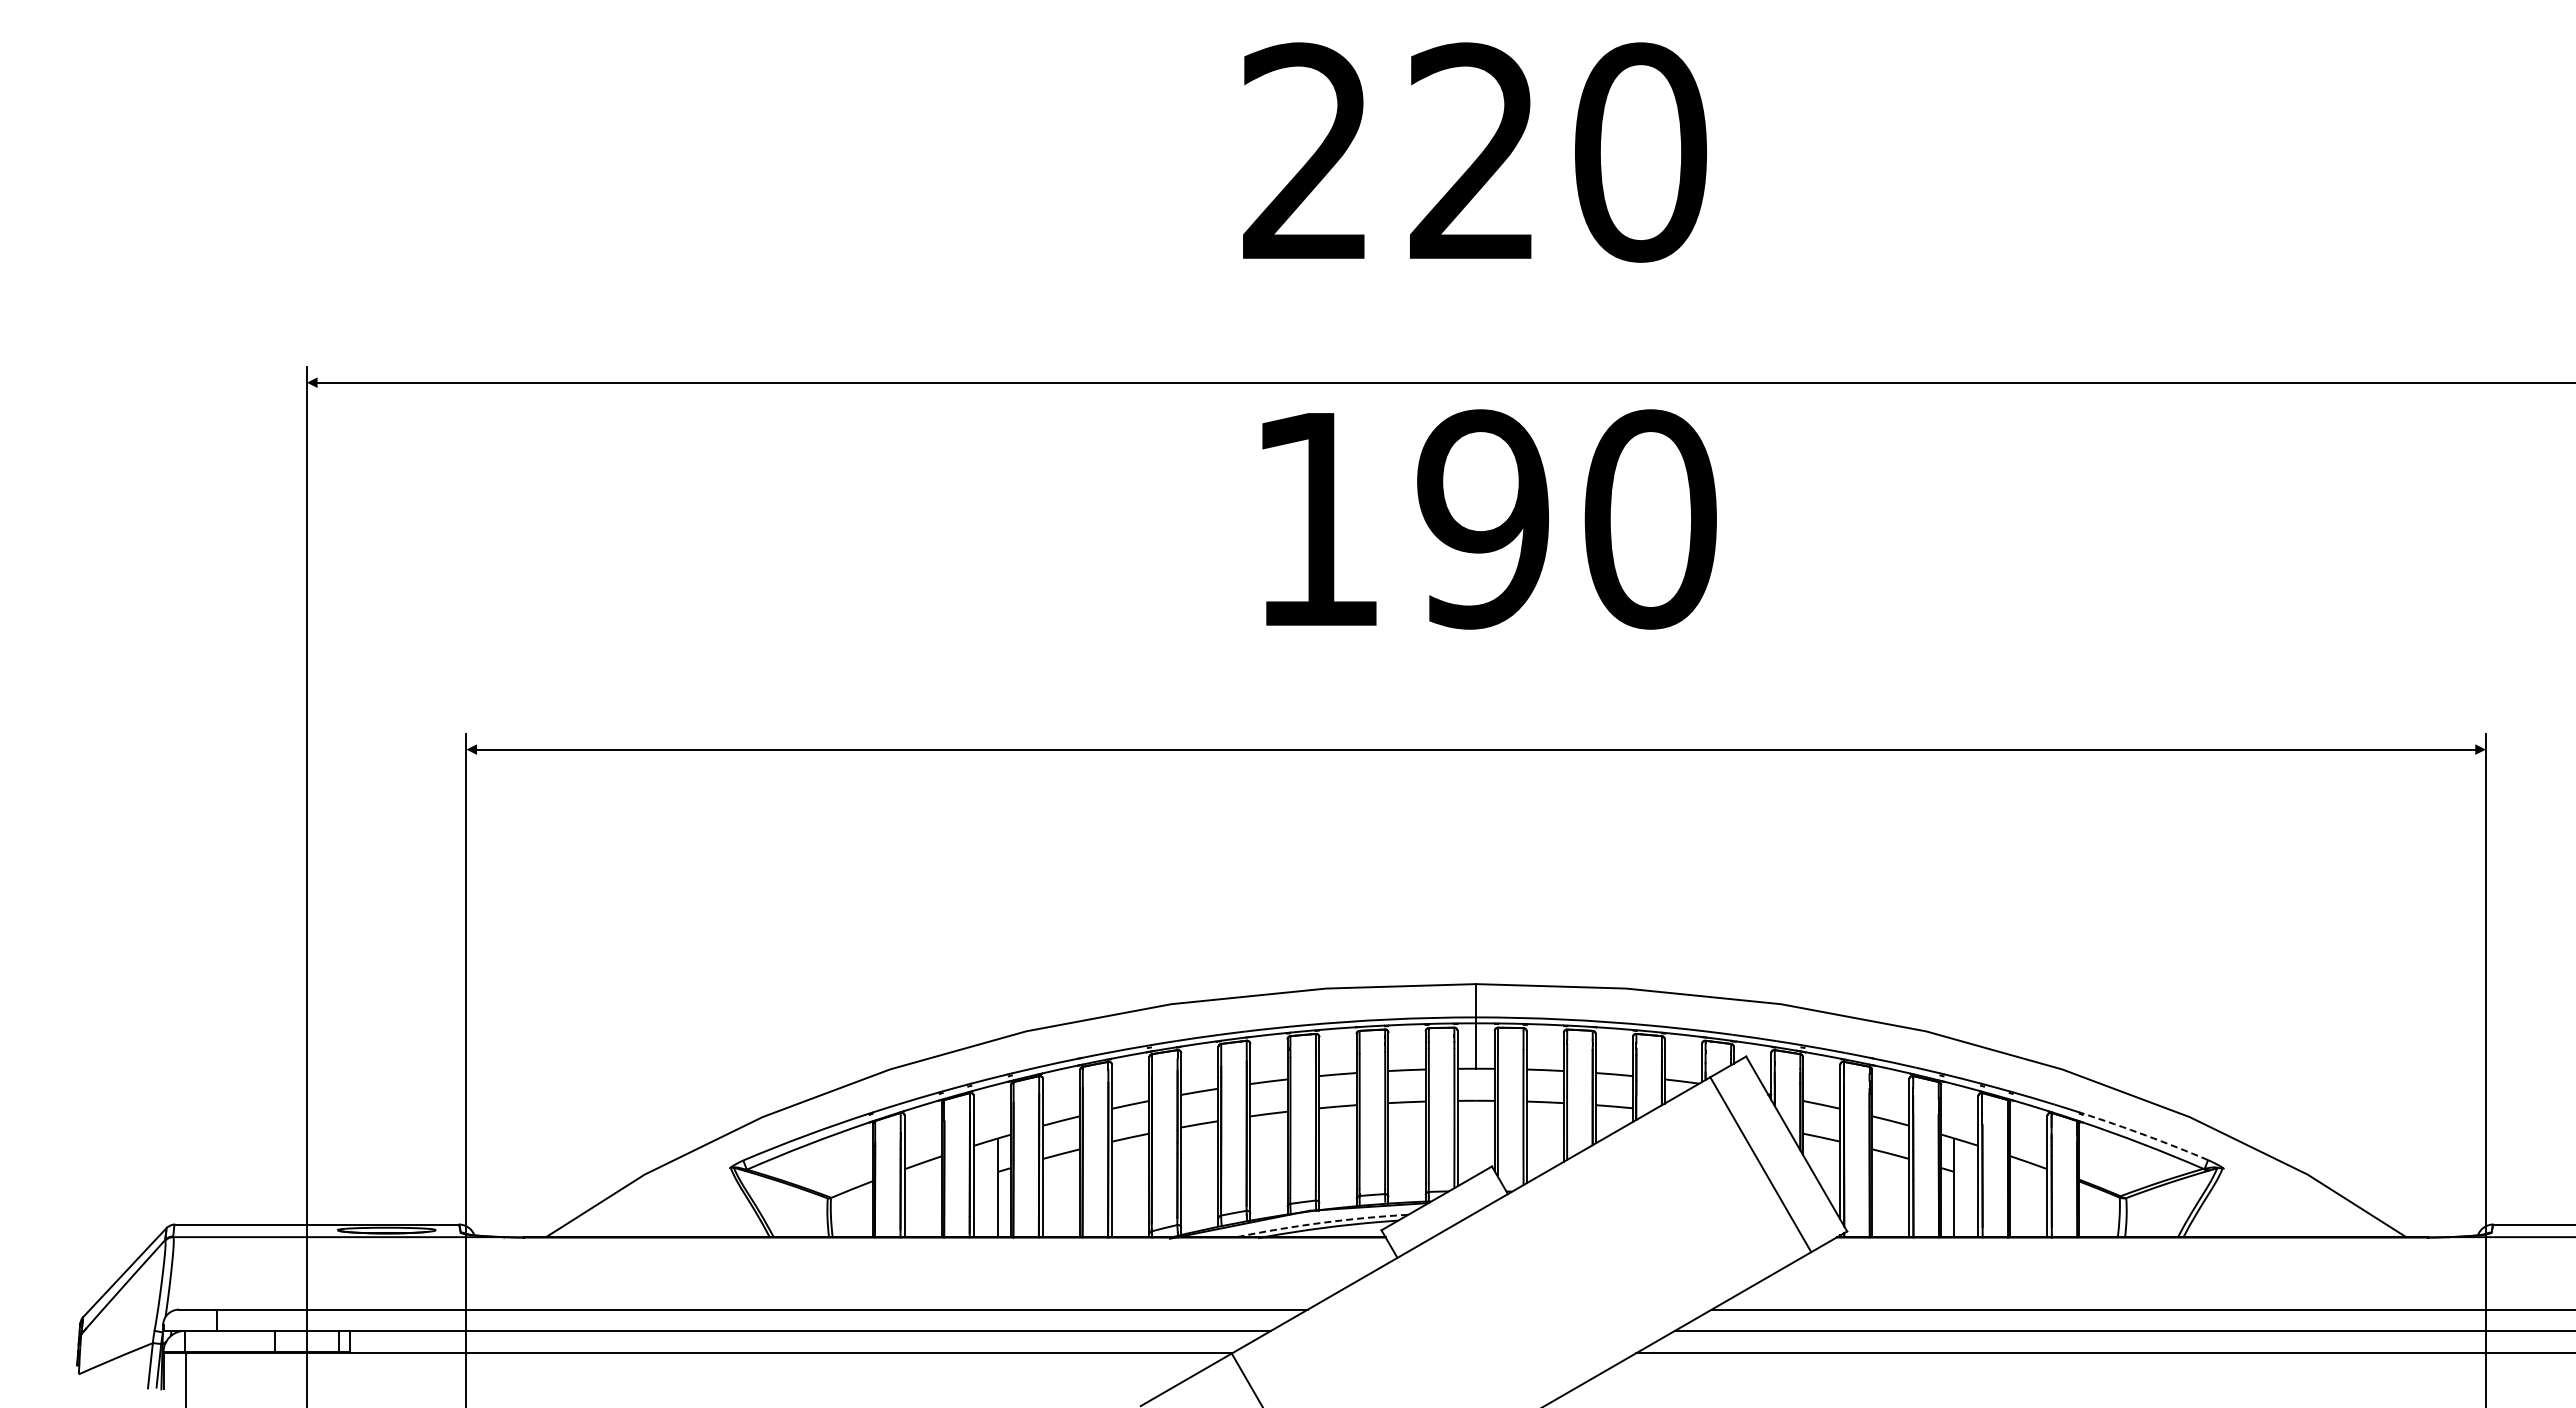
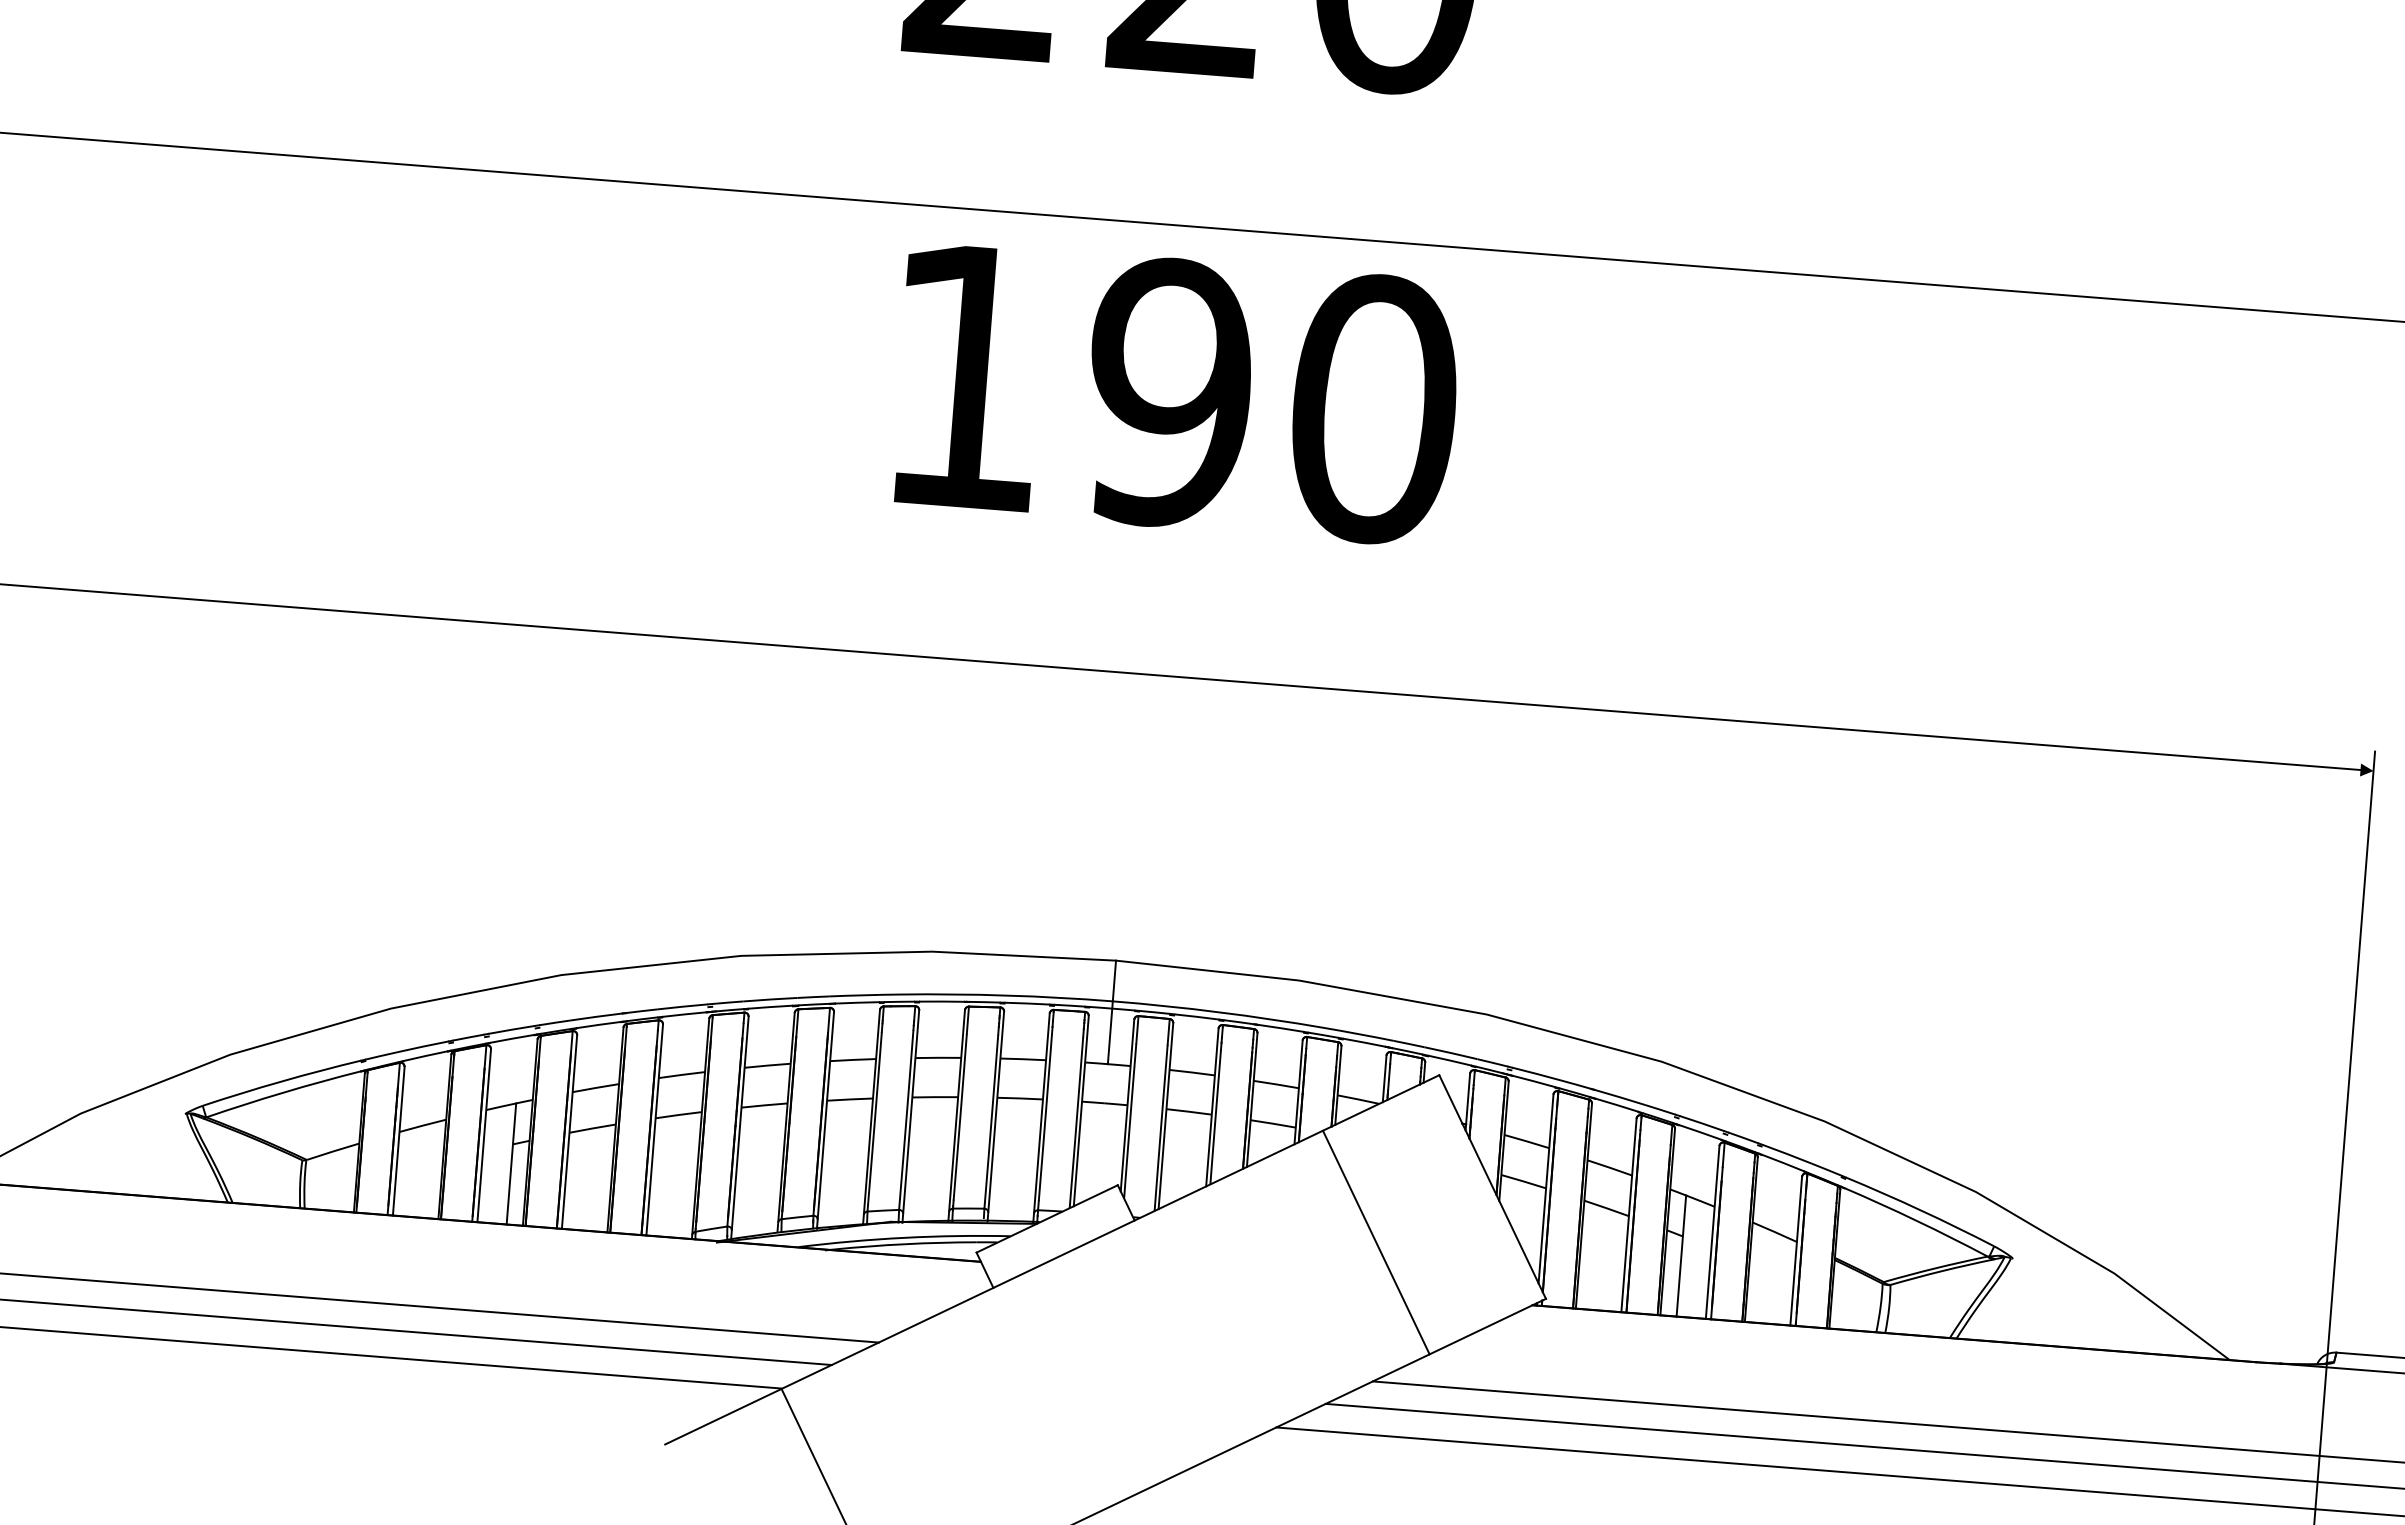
arc: (2146, 1135) -> (1921, 1210), dashed -> solid
line: (1760, 1164) -> (1376, 1242), moved
arc: (1321, 1222) -> (903, 1237), dashed -> solid

